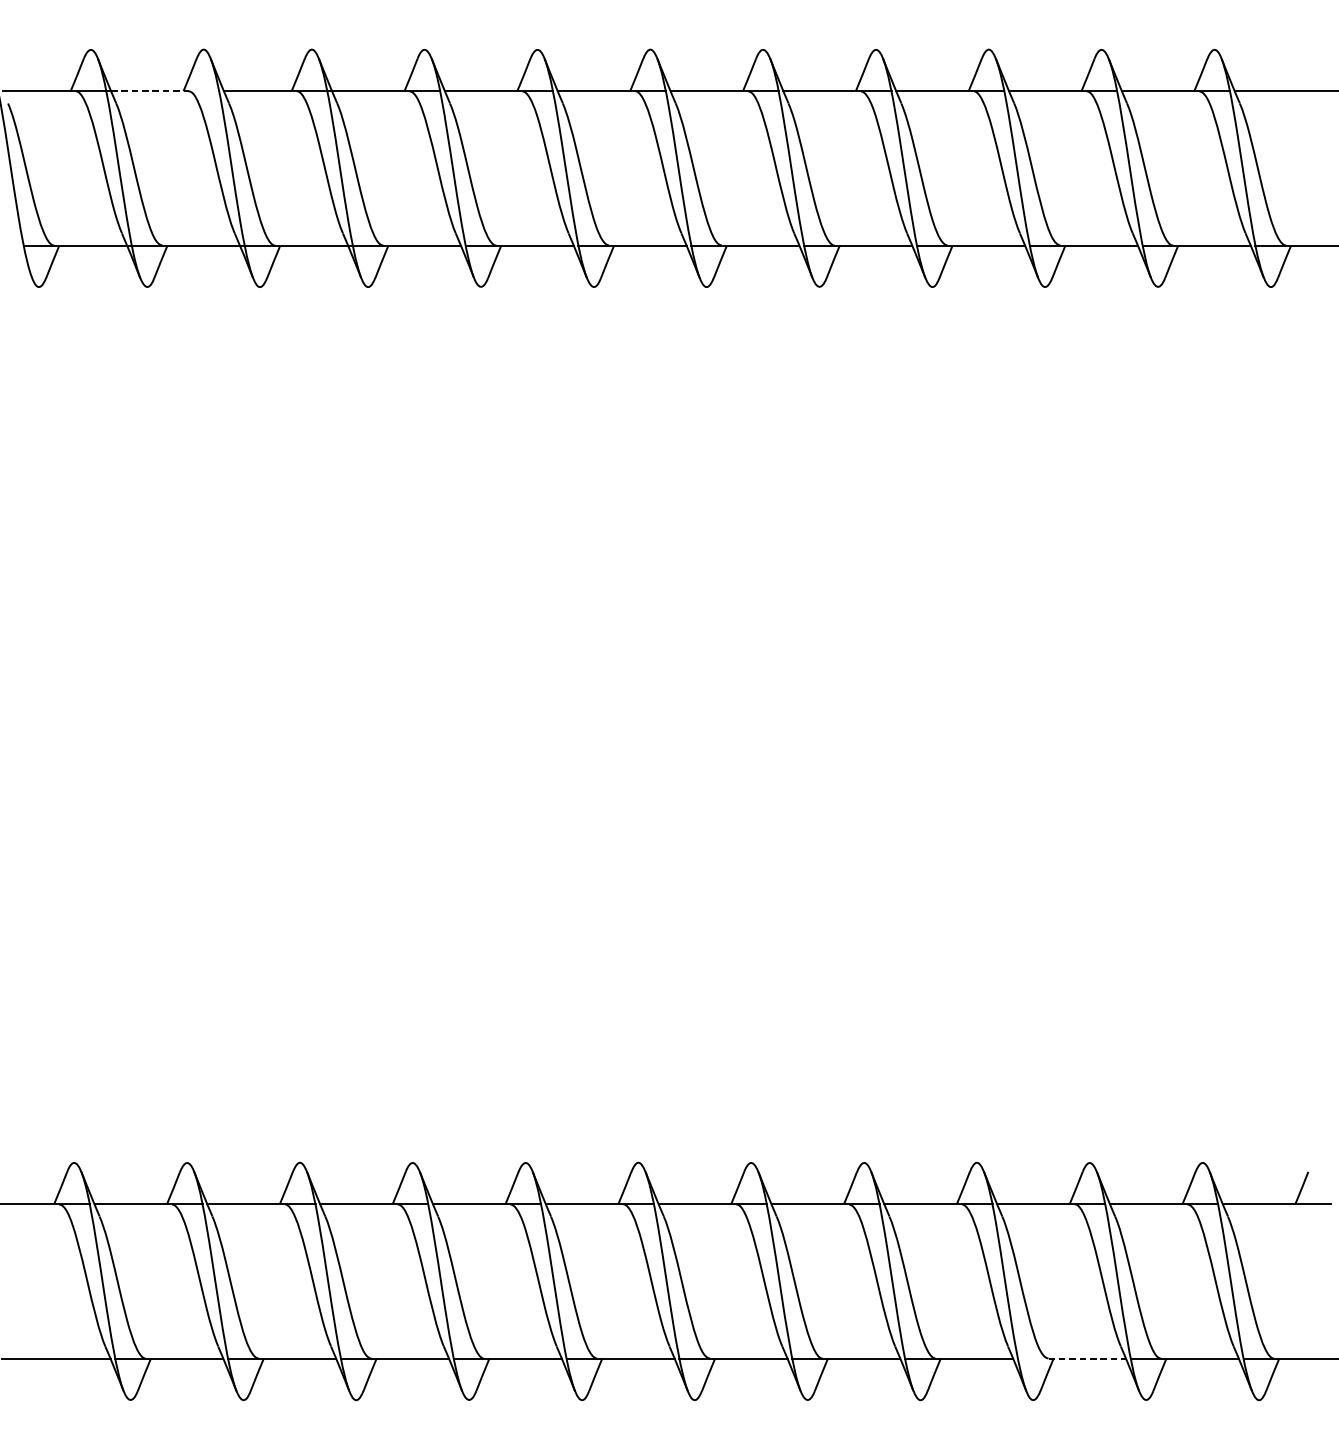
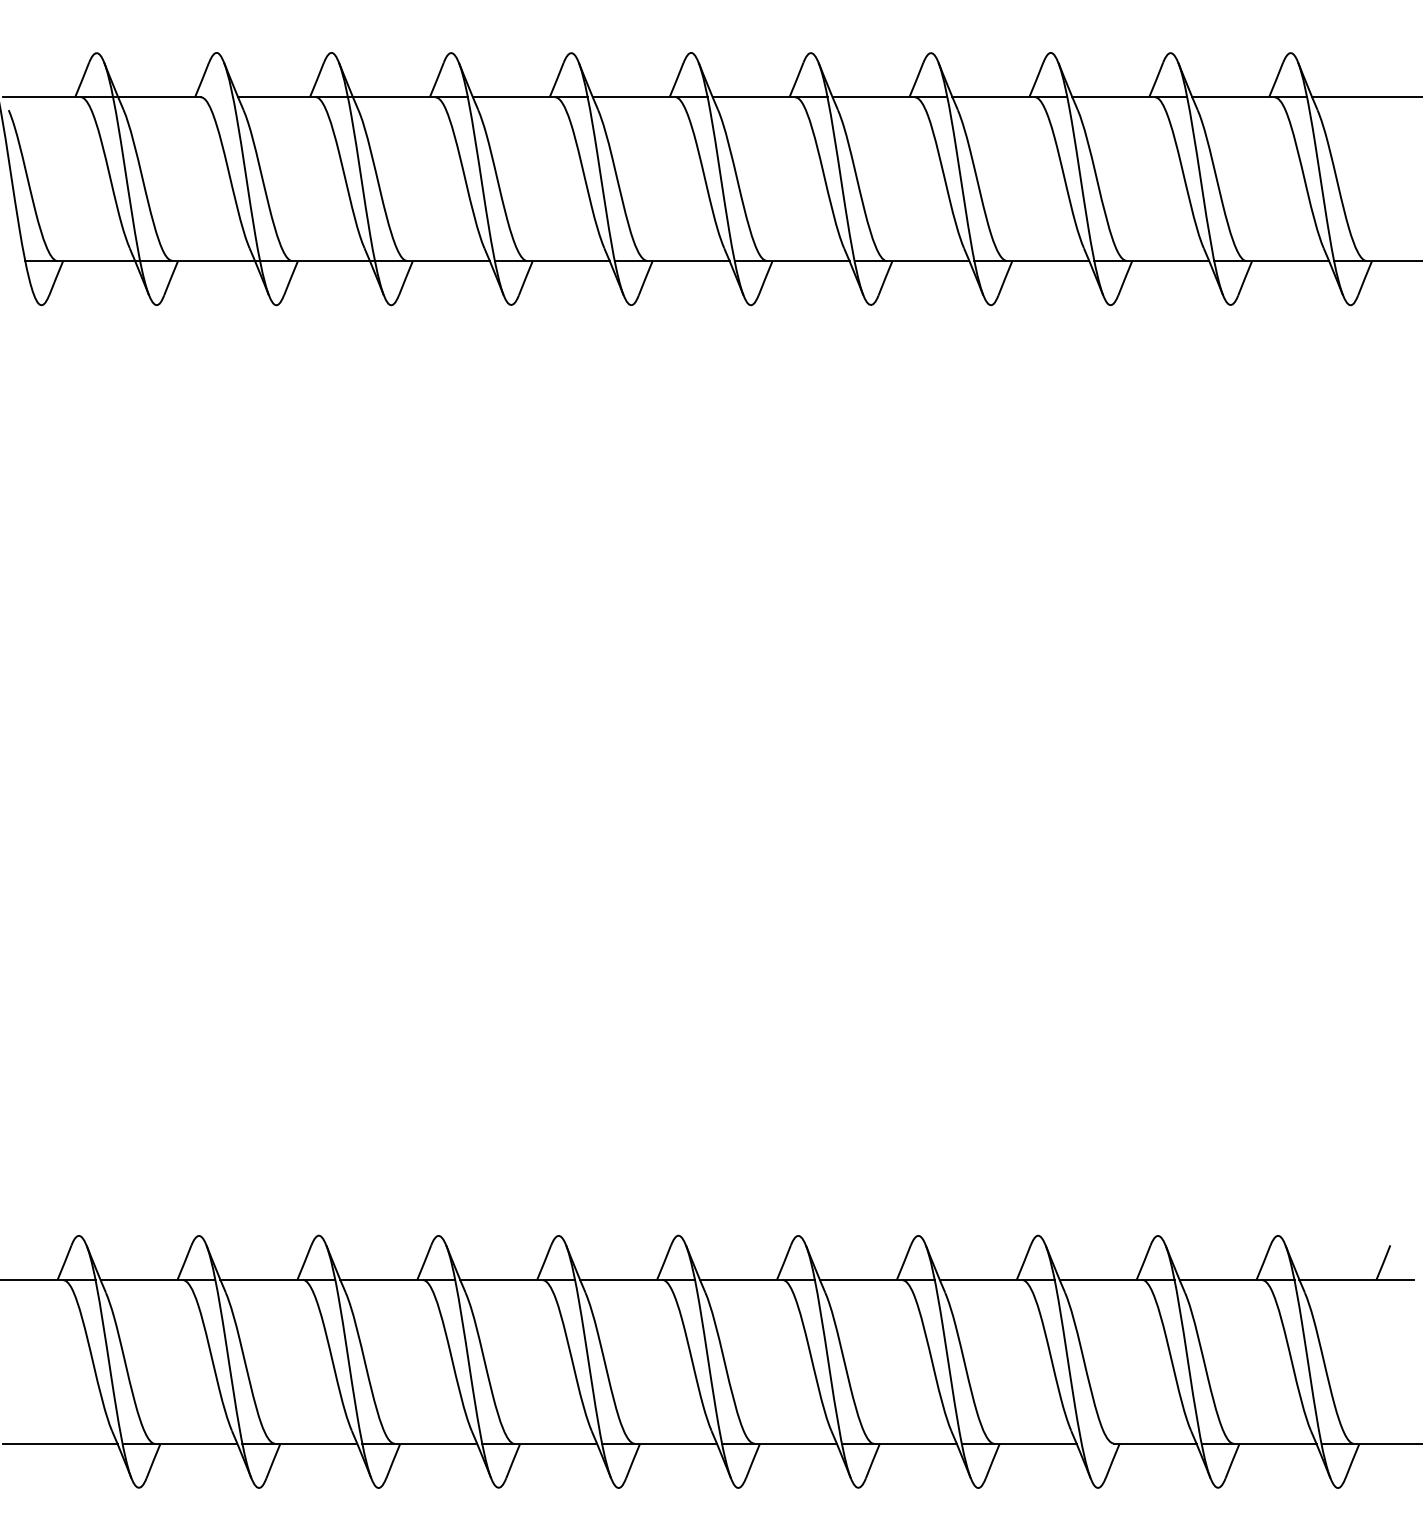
line: (150, 91) -> (159, 97), dashed -> solid
line: (1087, 1358) -> (1155, 1443), dashed -> solid

